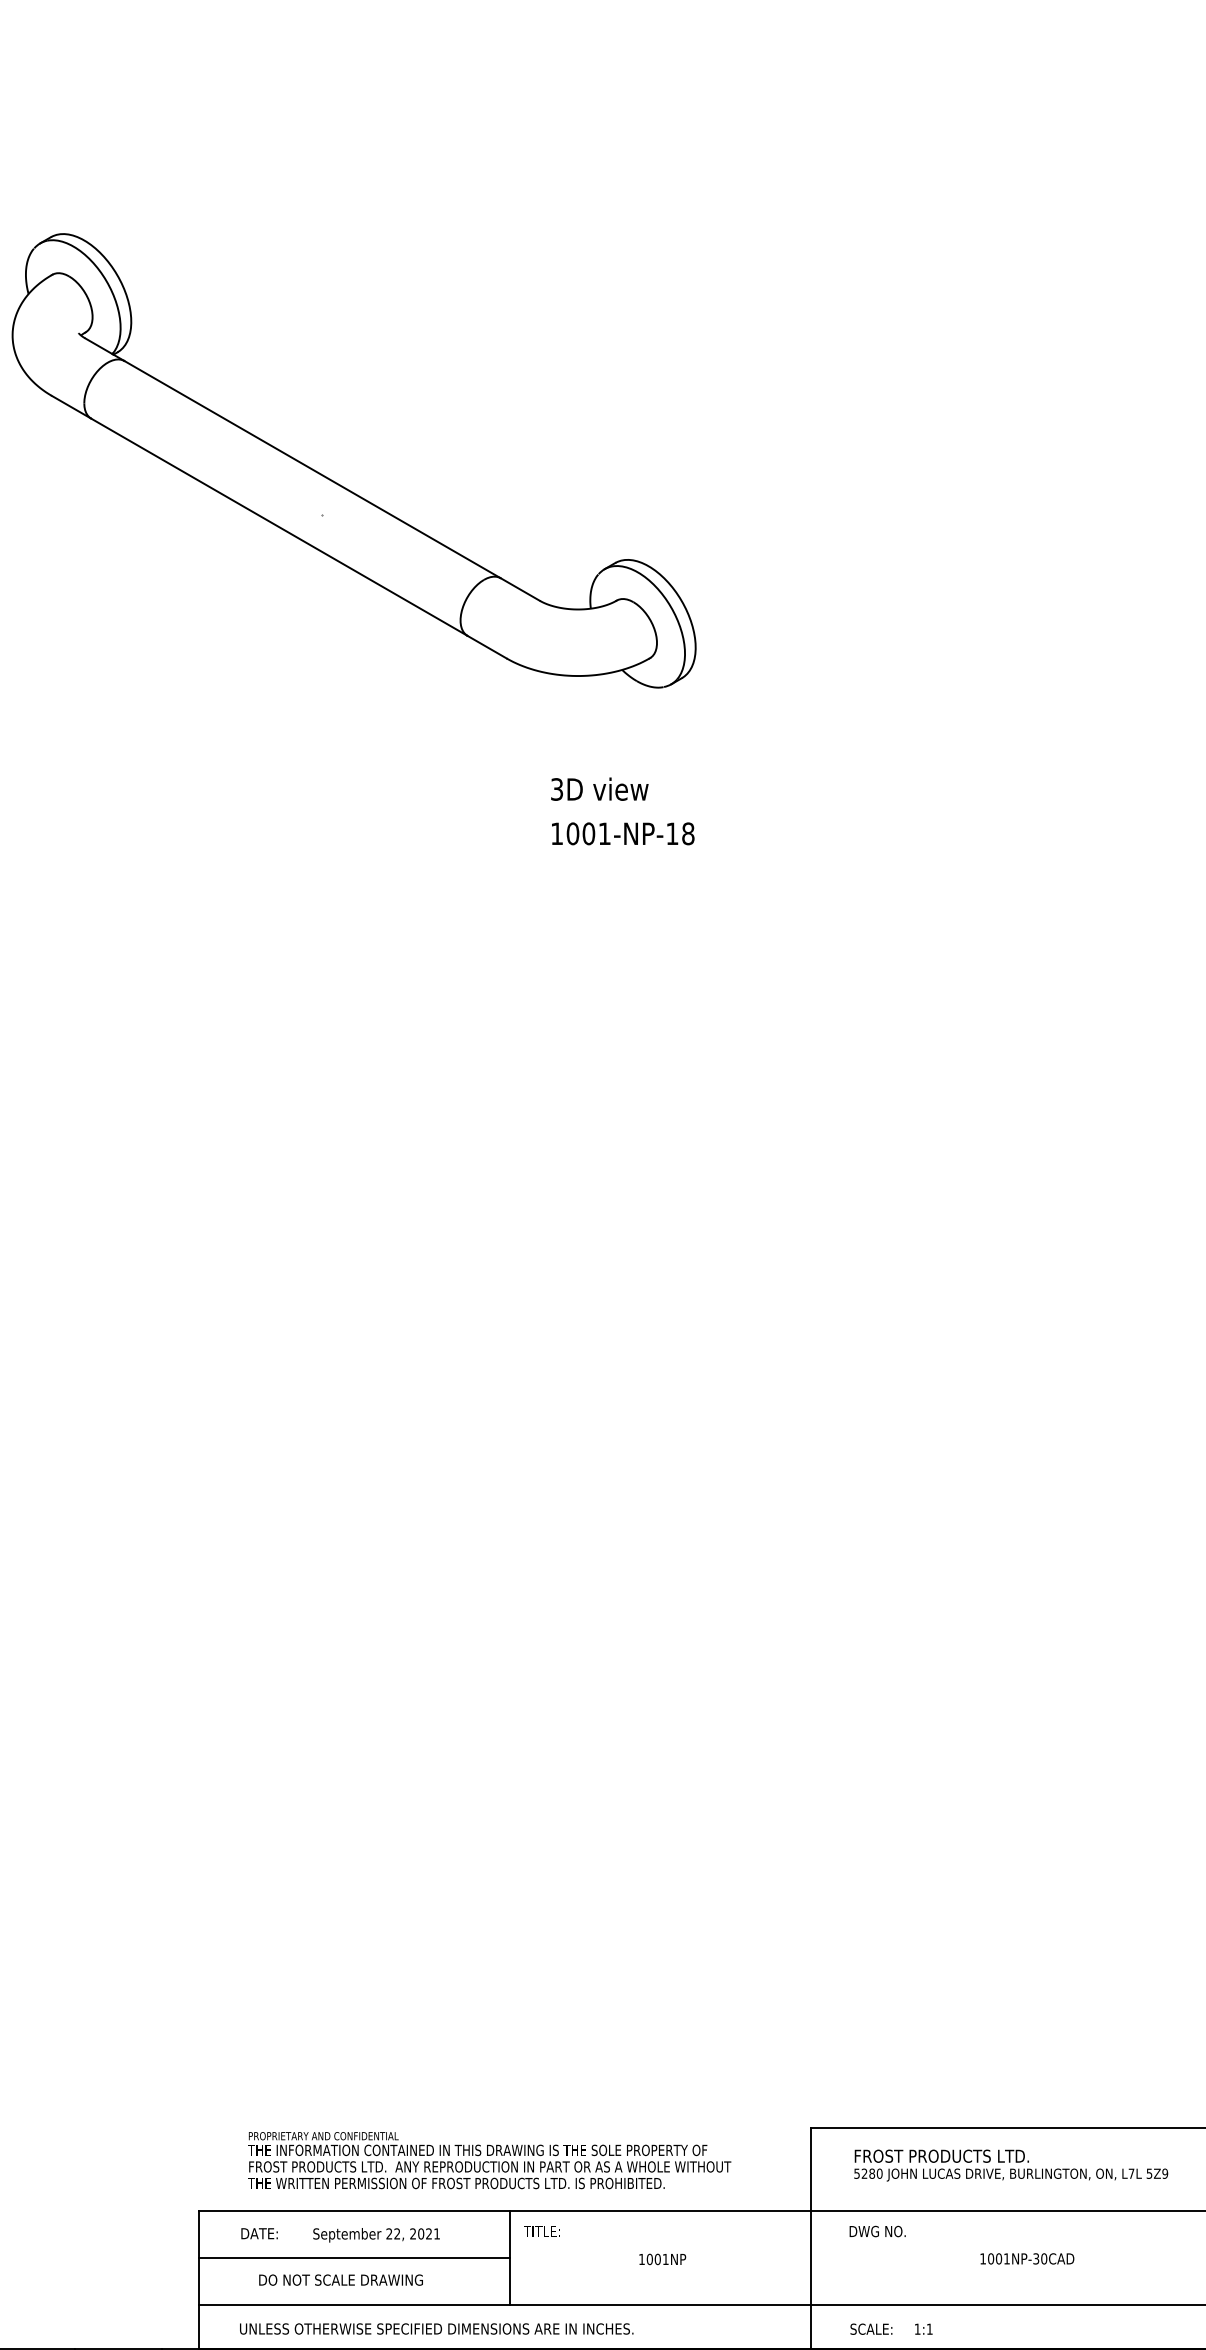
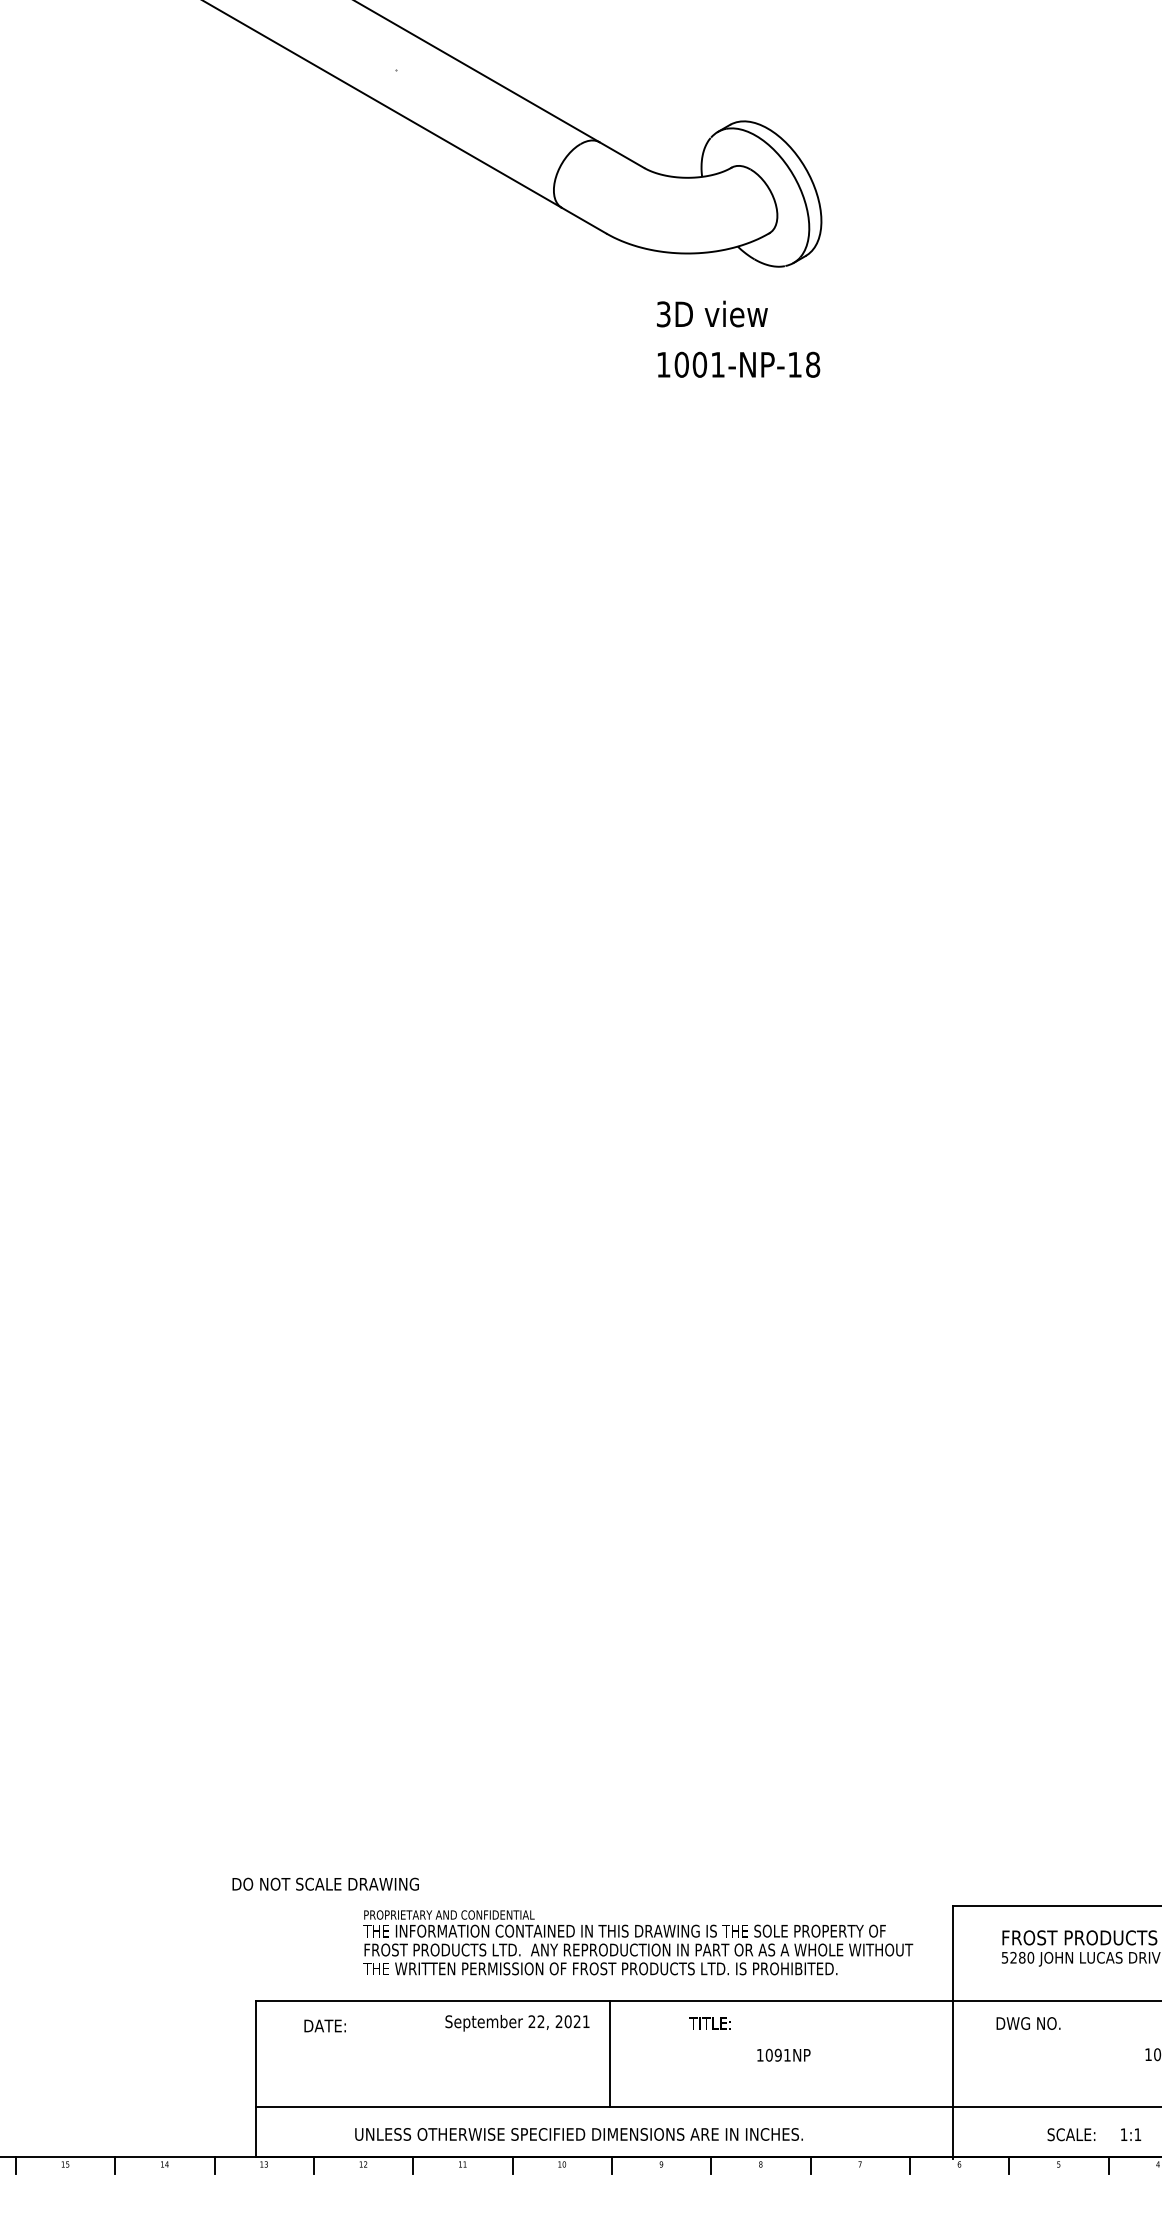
text: (622, 811) -> (738, 339), moved
text: (489, 2160) -> (638, 1942), moved
text: (541, 2231) -> (709, 2023), moved
text: (376, 2235) -> (517, 2023), moved
line: (353, 2258) -> (432, 2054), removed
text: (657, 2259) -> (777, 2055), 1001NP -> 1091NP
text: (340, 2279) -> (325, 1883), moved
text: (436, 2328) -> (578, 2133), moved
text: (891, 2328) -> (1094, 2133), moved

